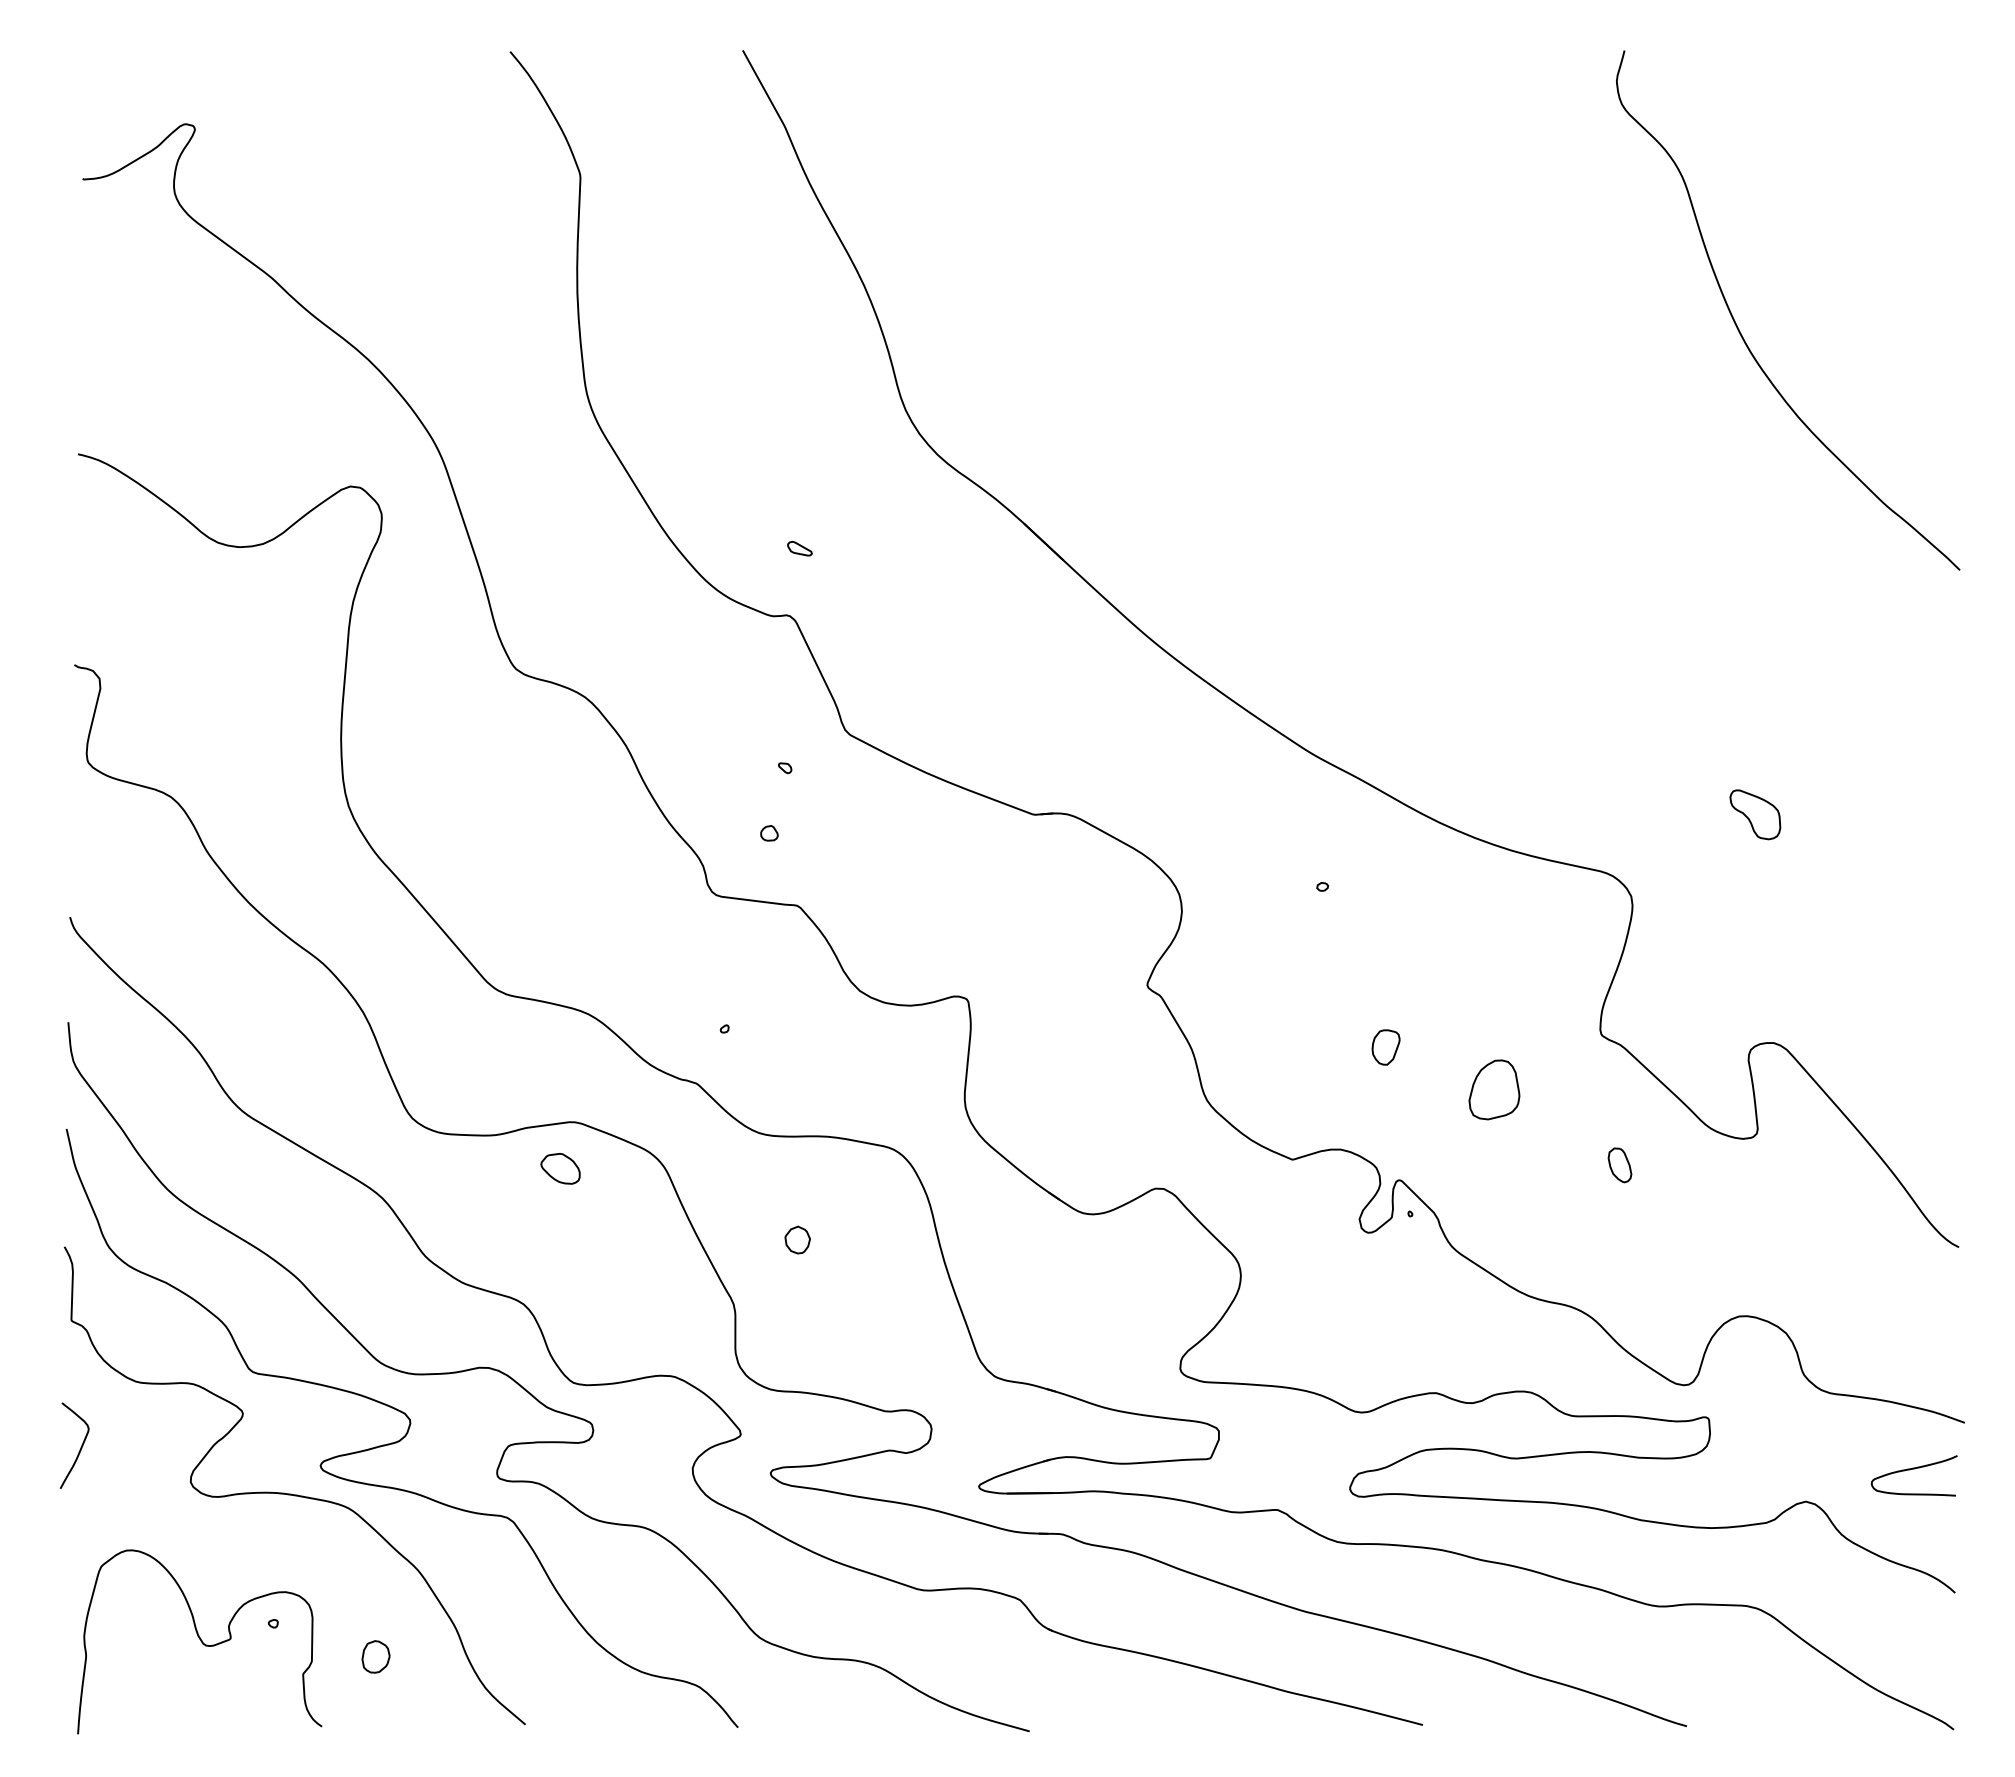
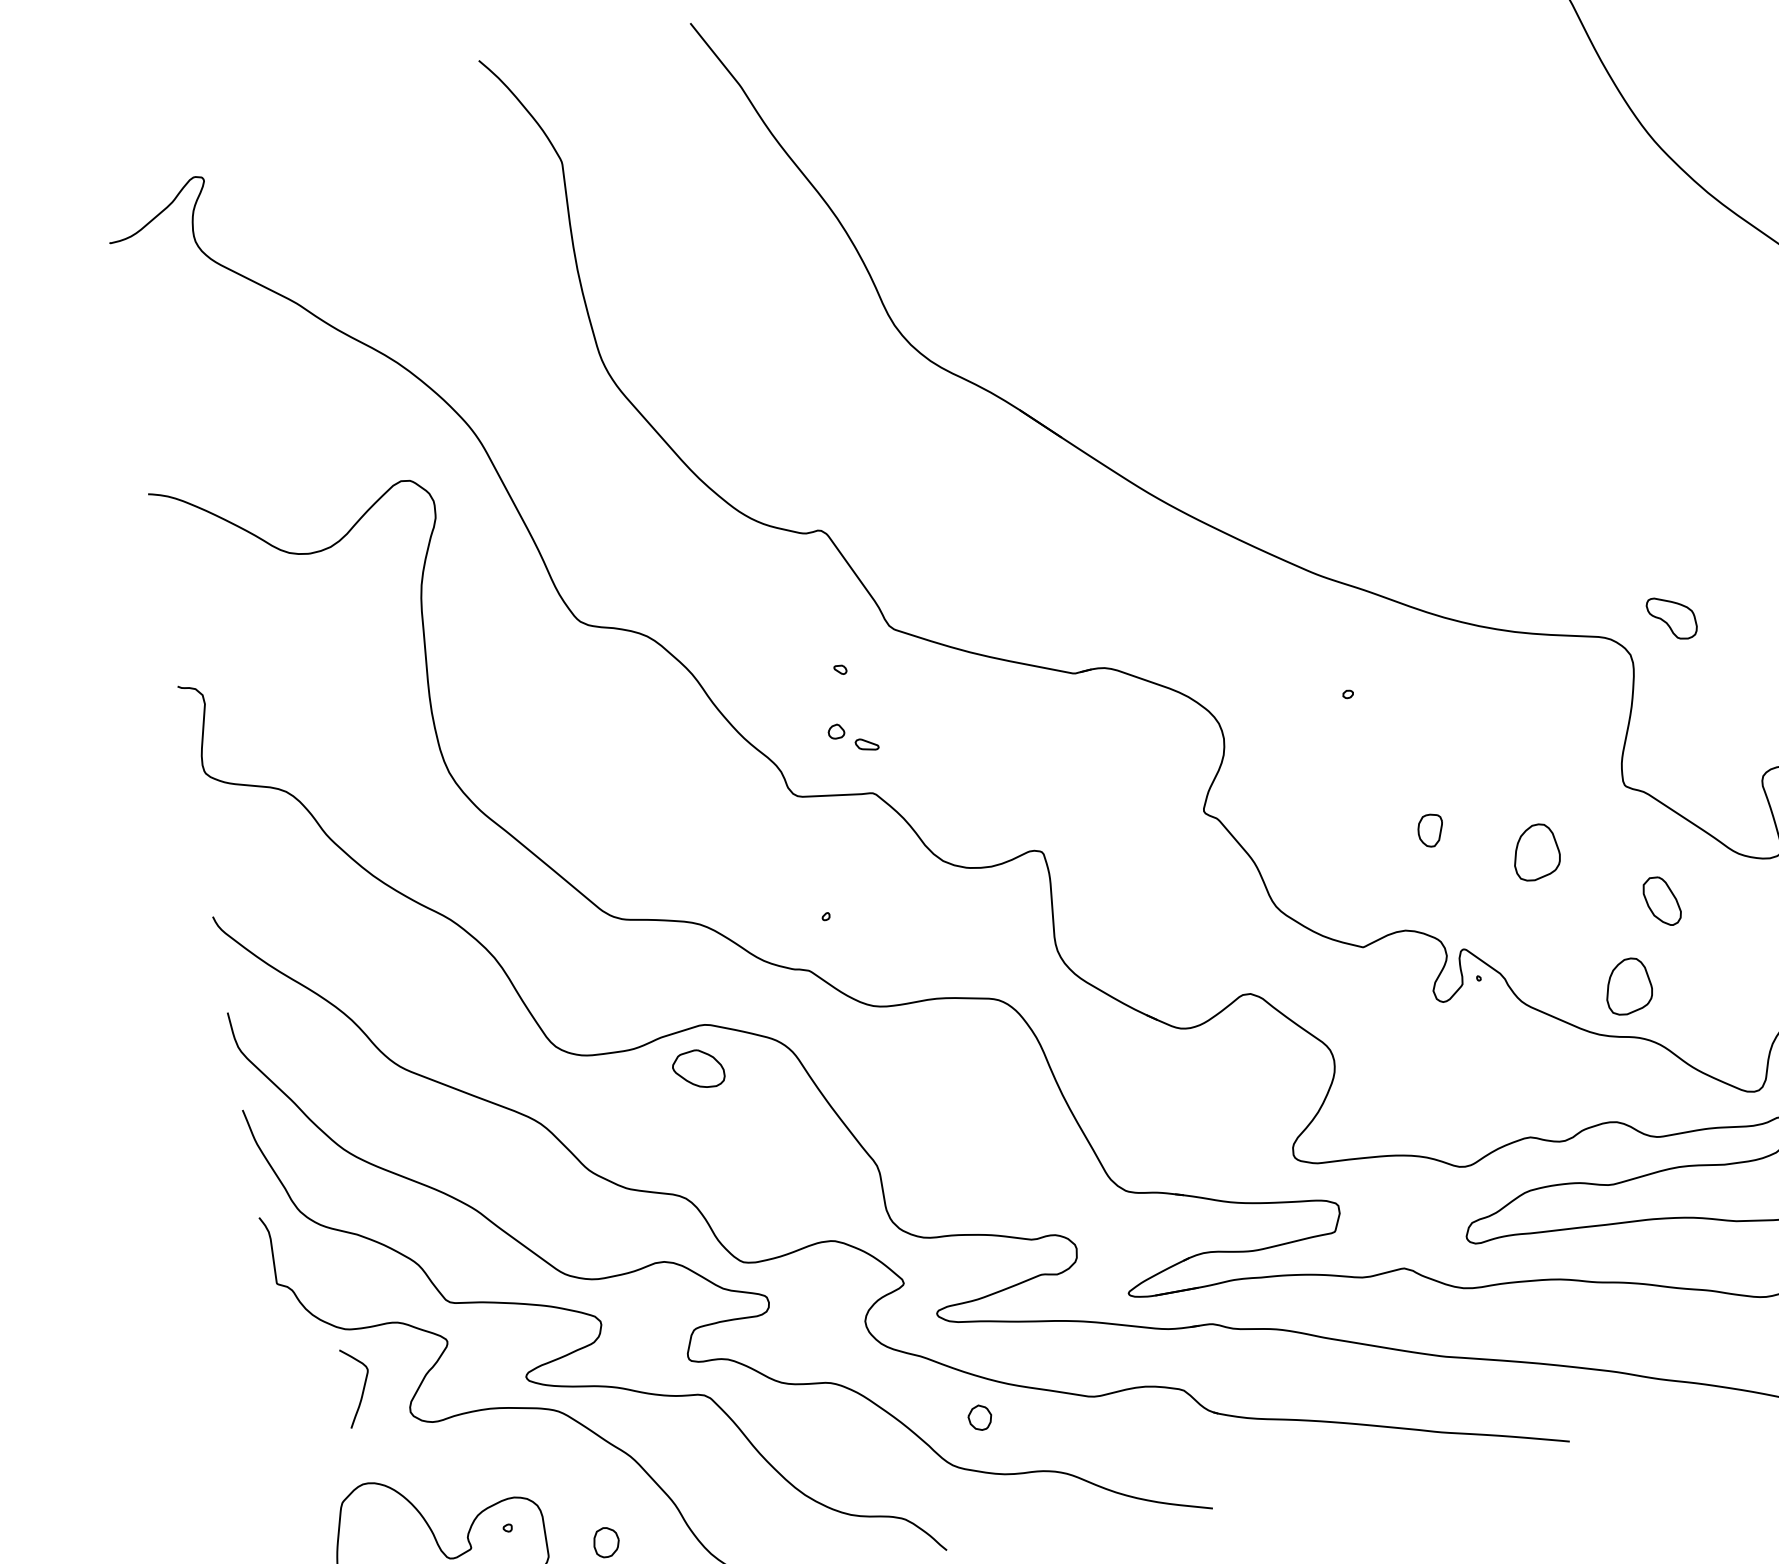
part: (799, 548) -> (866, 744), moved
part: (1755, 814) -> (1672, 617), moved
part: (1619, 1165) -> (1661, 901), size x1.6
part: (560, 1168) -> (698, 1069), size x1.4
part: (797, 1239) -> (979, 1417), moved
part: (1568, 1249) -> (1628, 986), added
curve: (80, 1447) -> (363, 1387), moved

